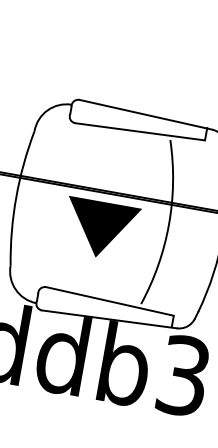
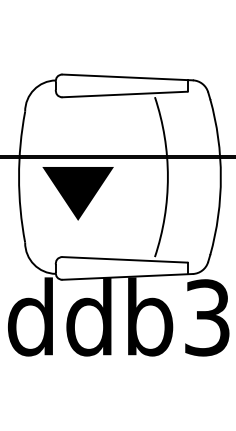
part: (99, 229) -> (77, 193), moved

